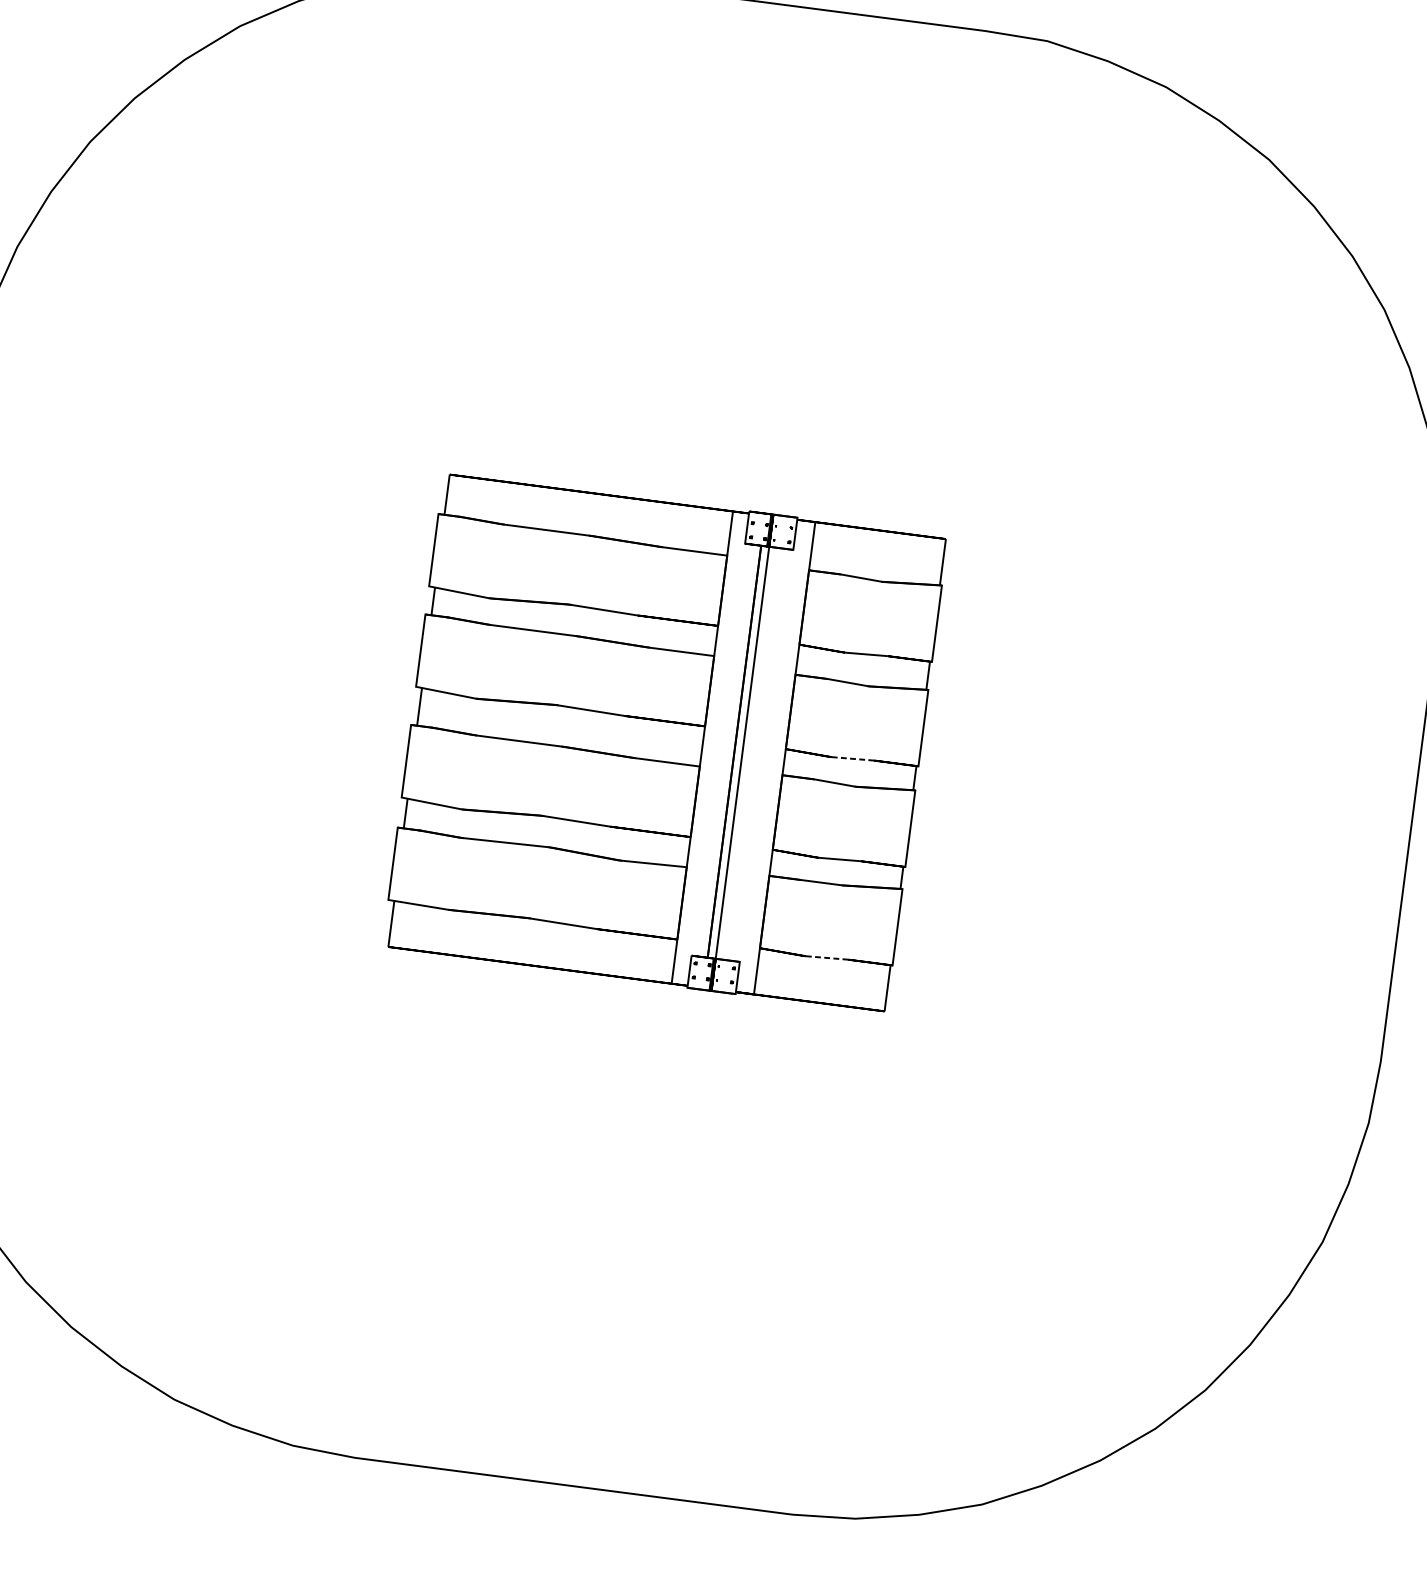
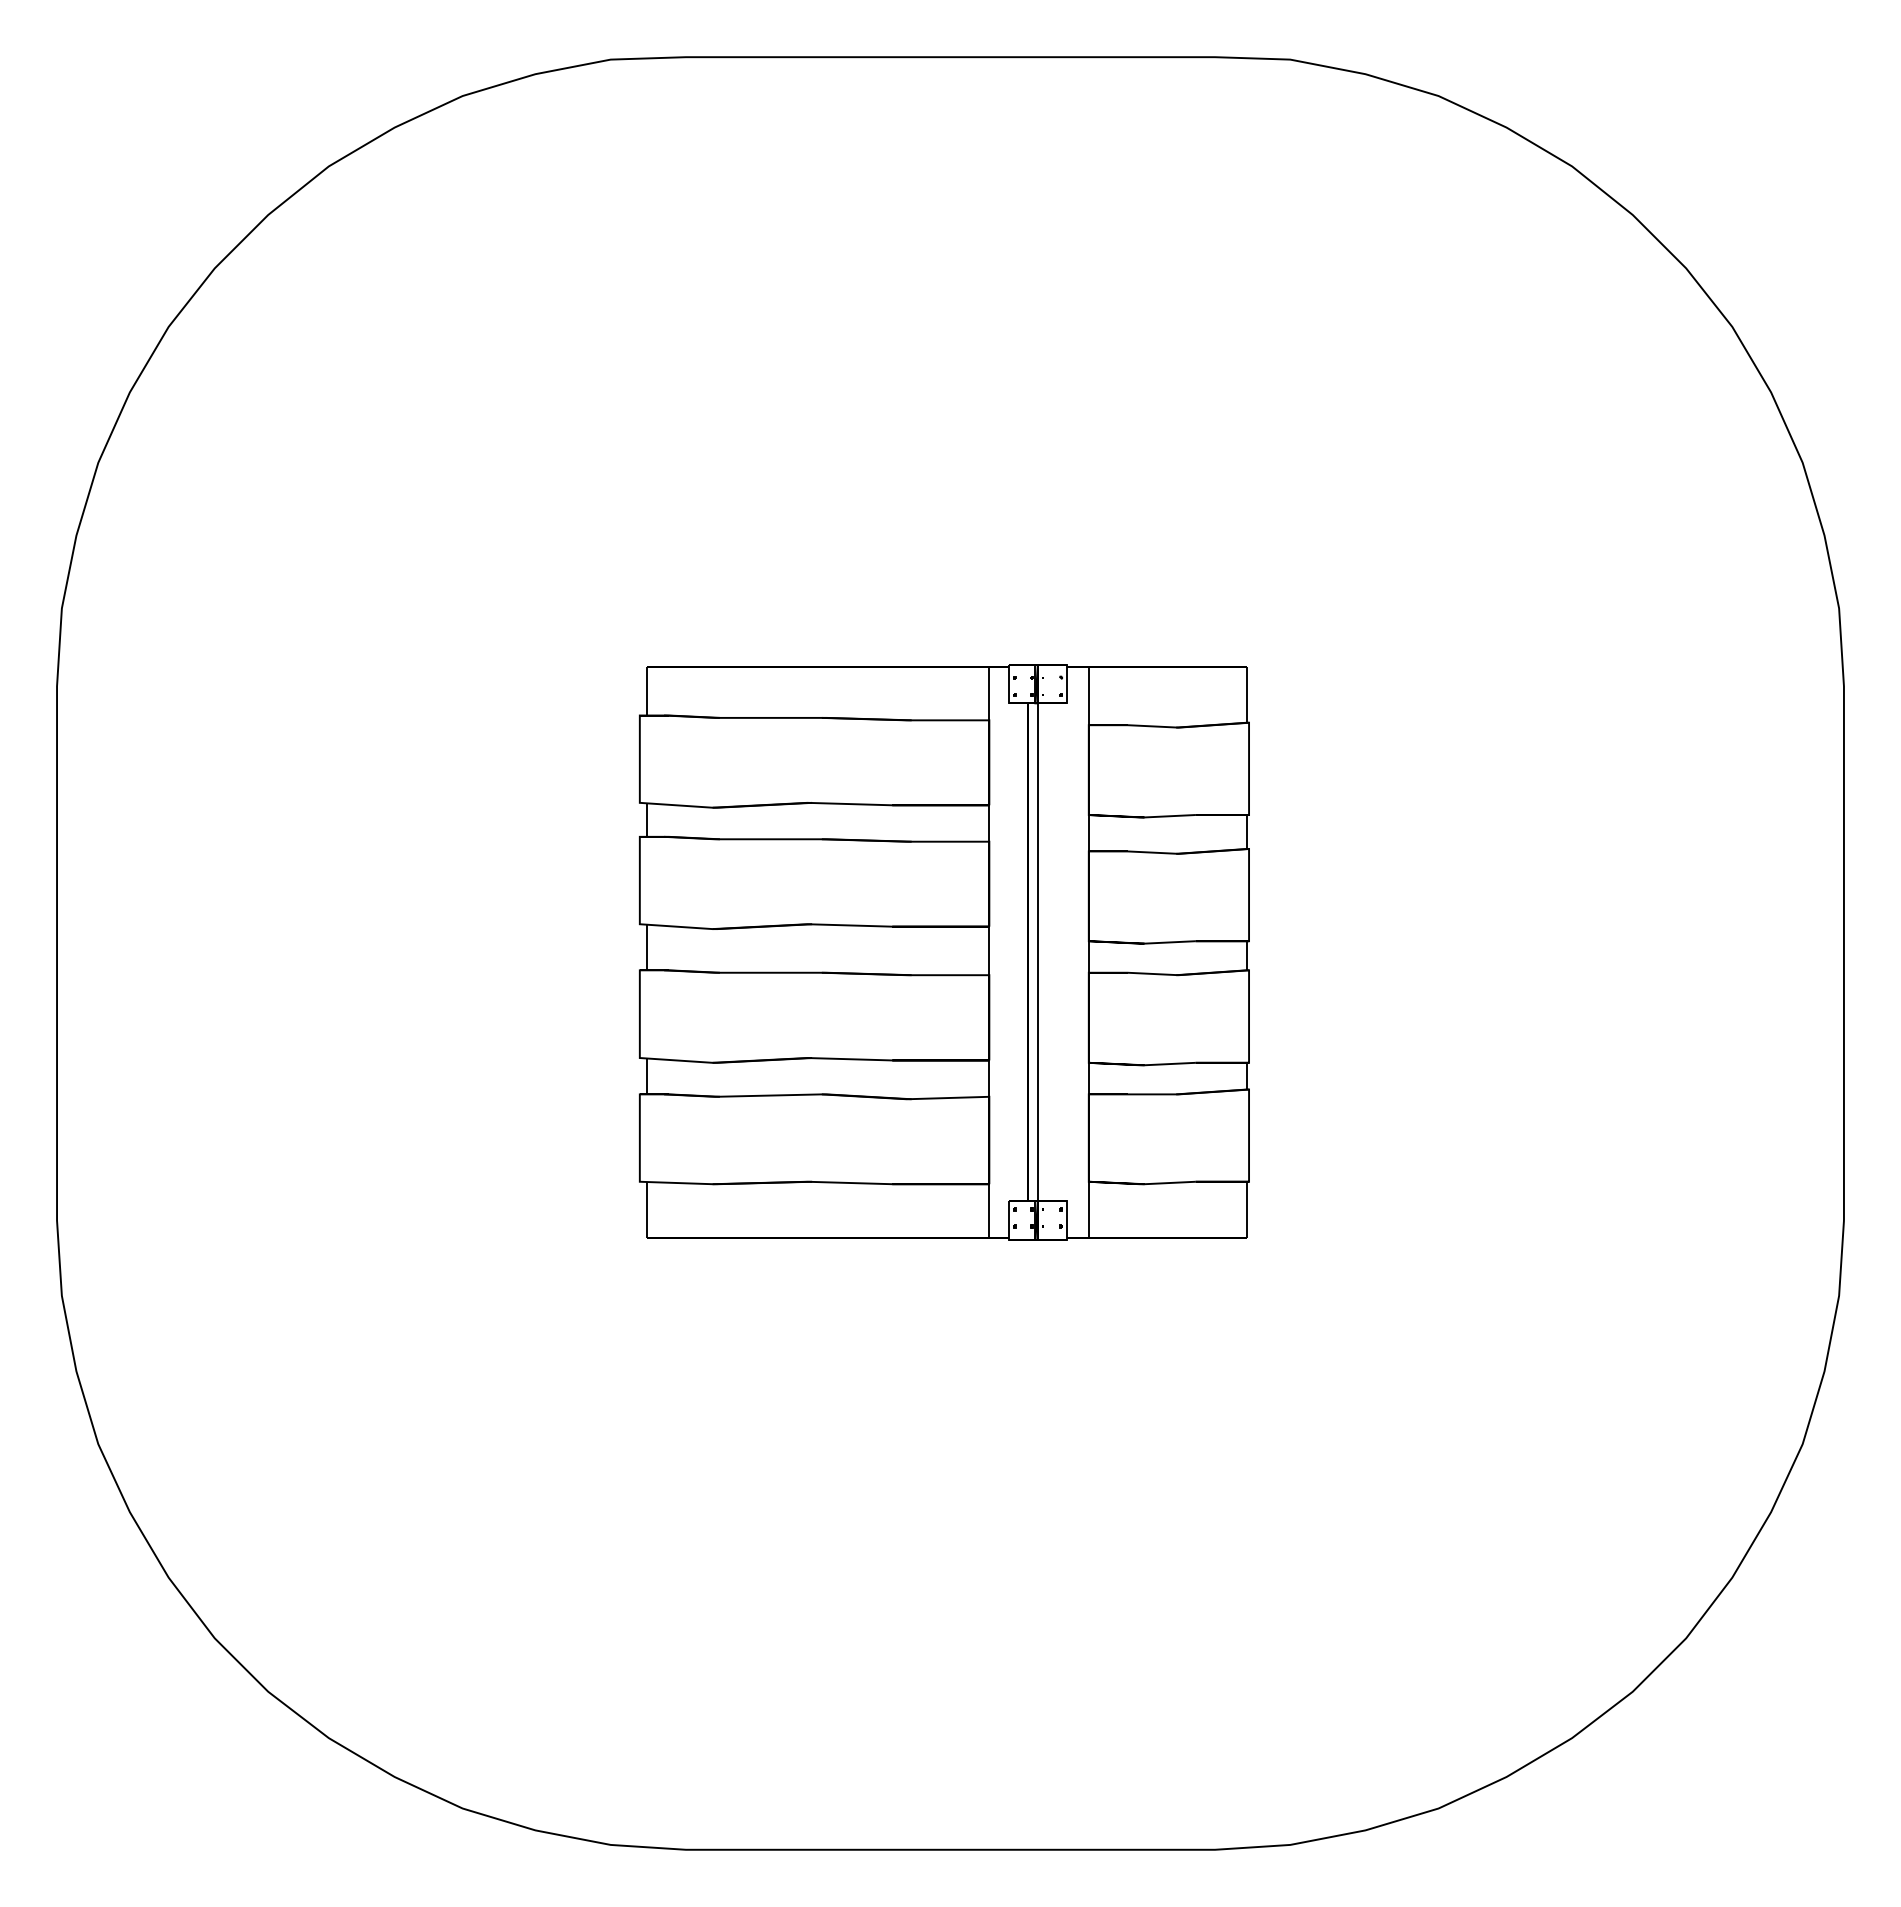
line: (853, 758) -> (1170, 942), dashed -> solid
line: (827, 957) -> (1170, 1182), dashed -> solid

